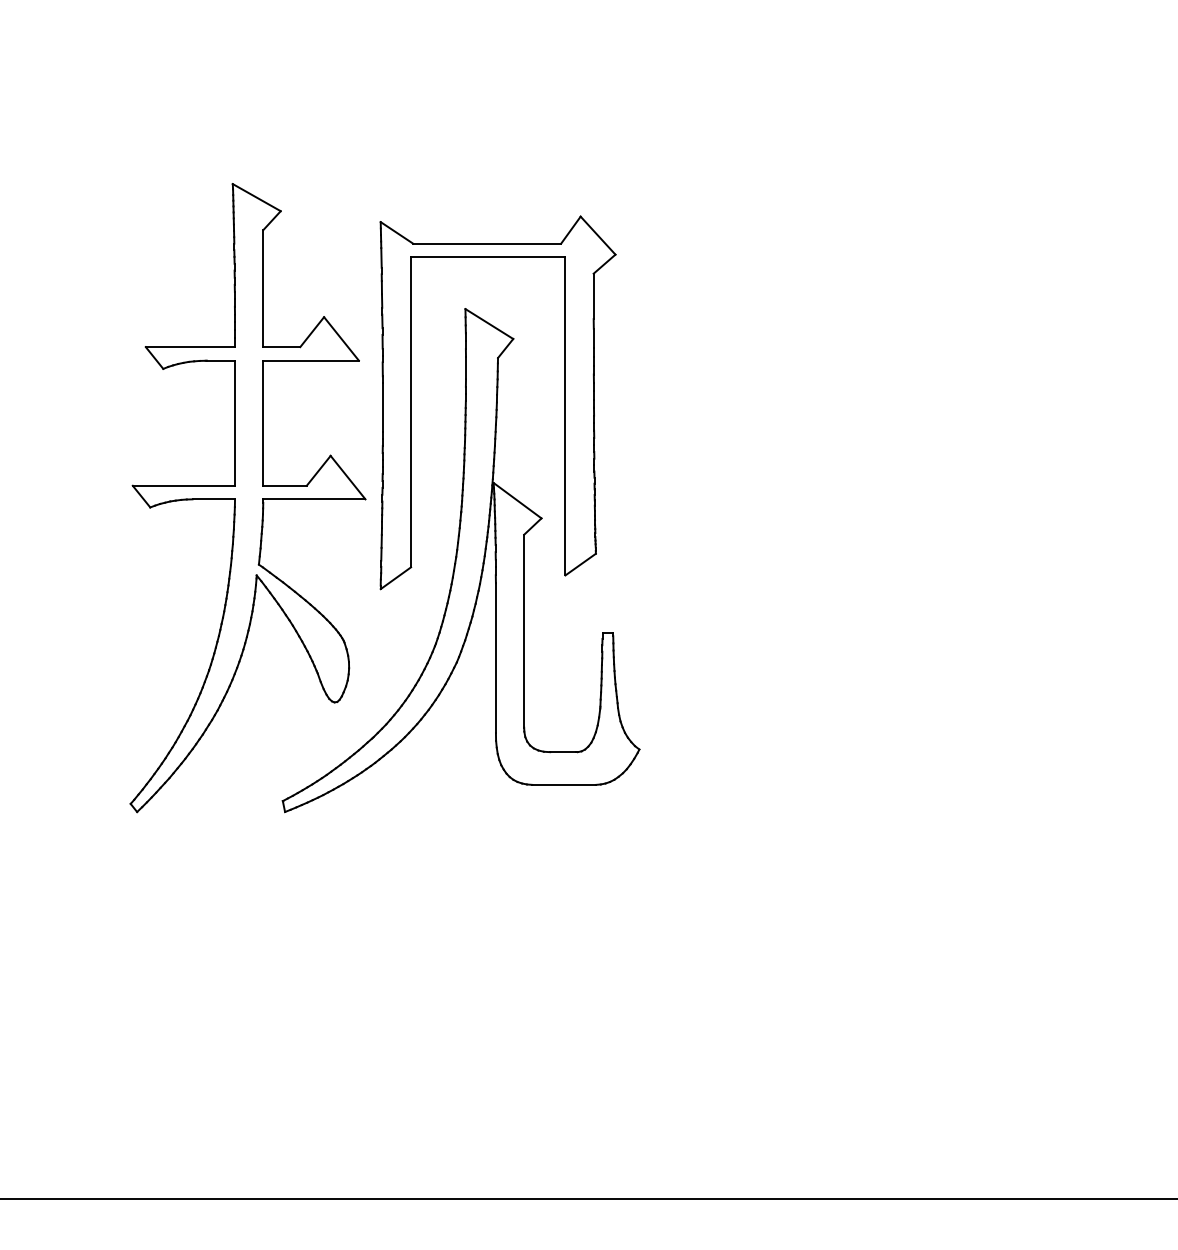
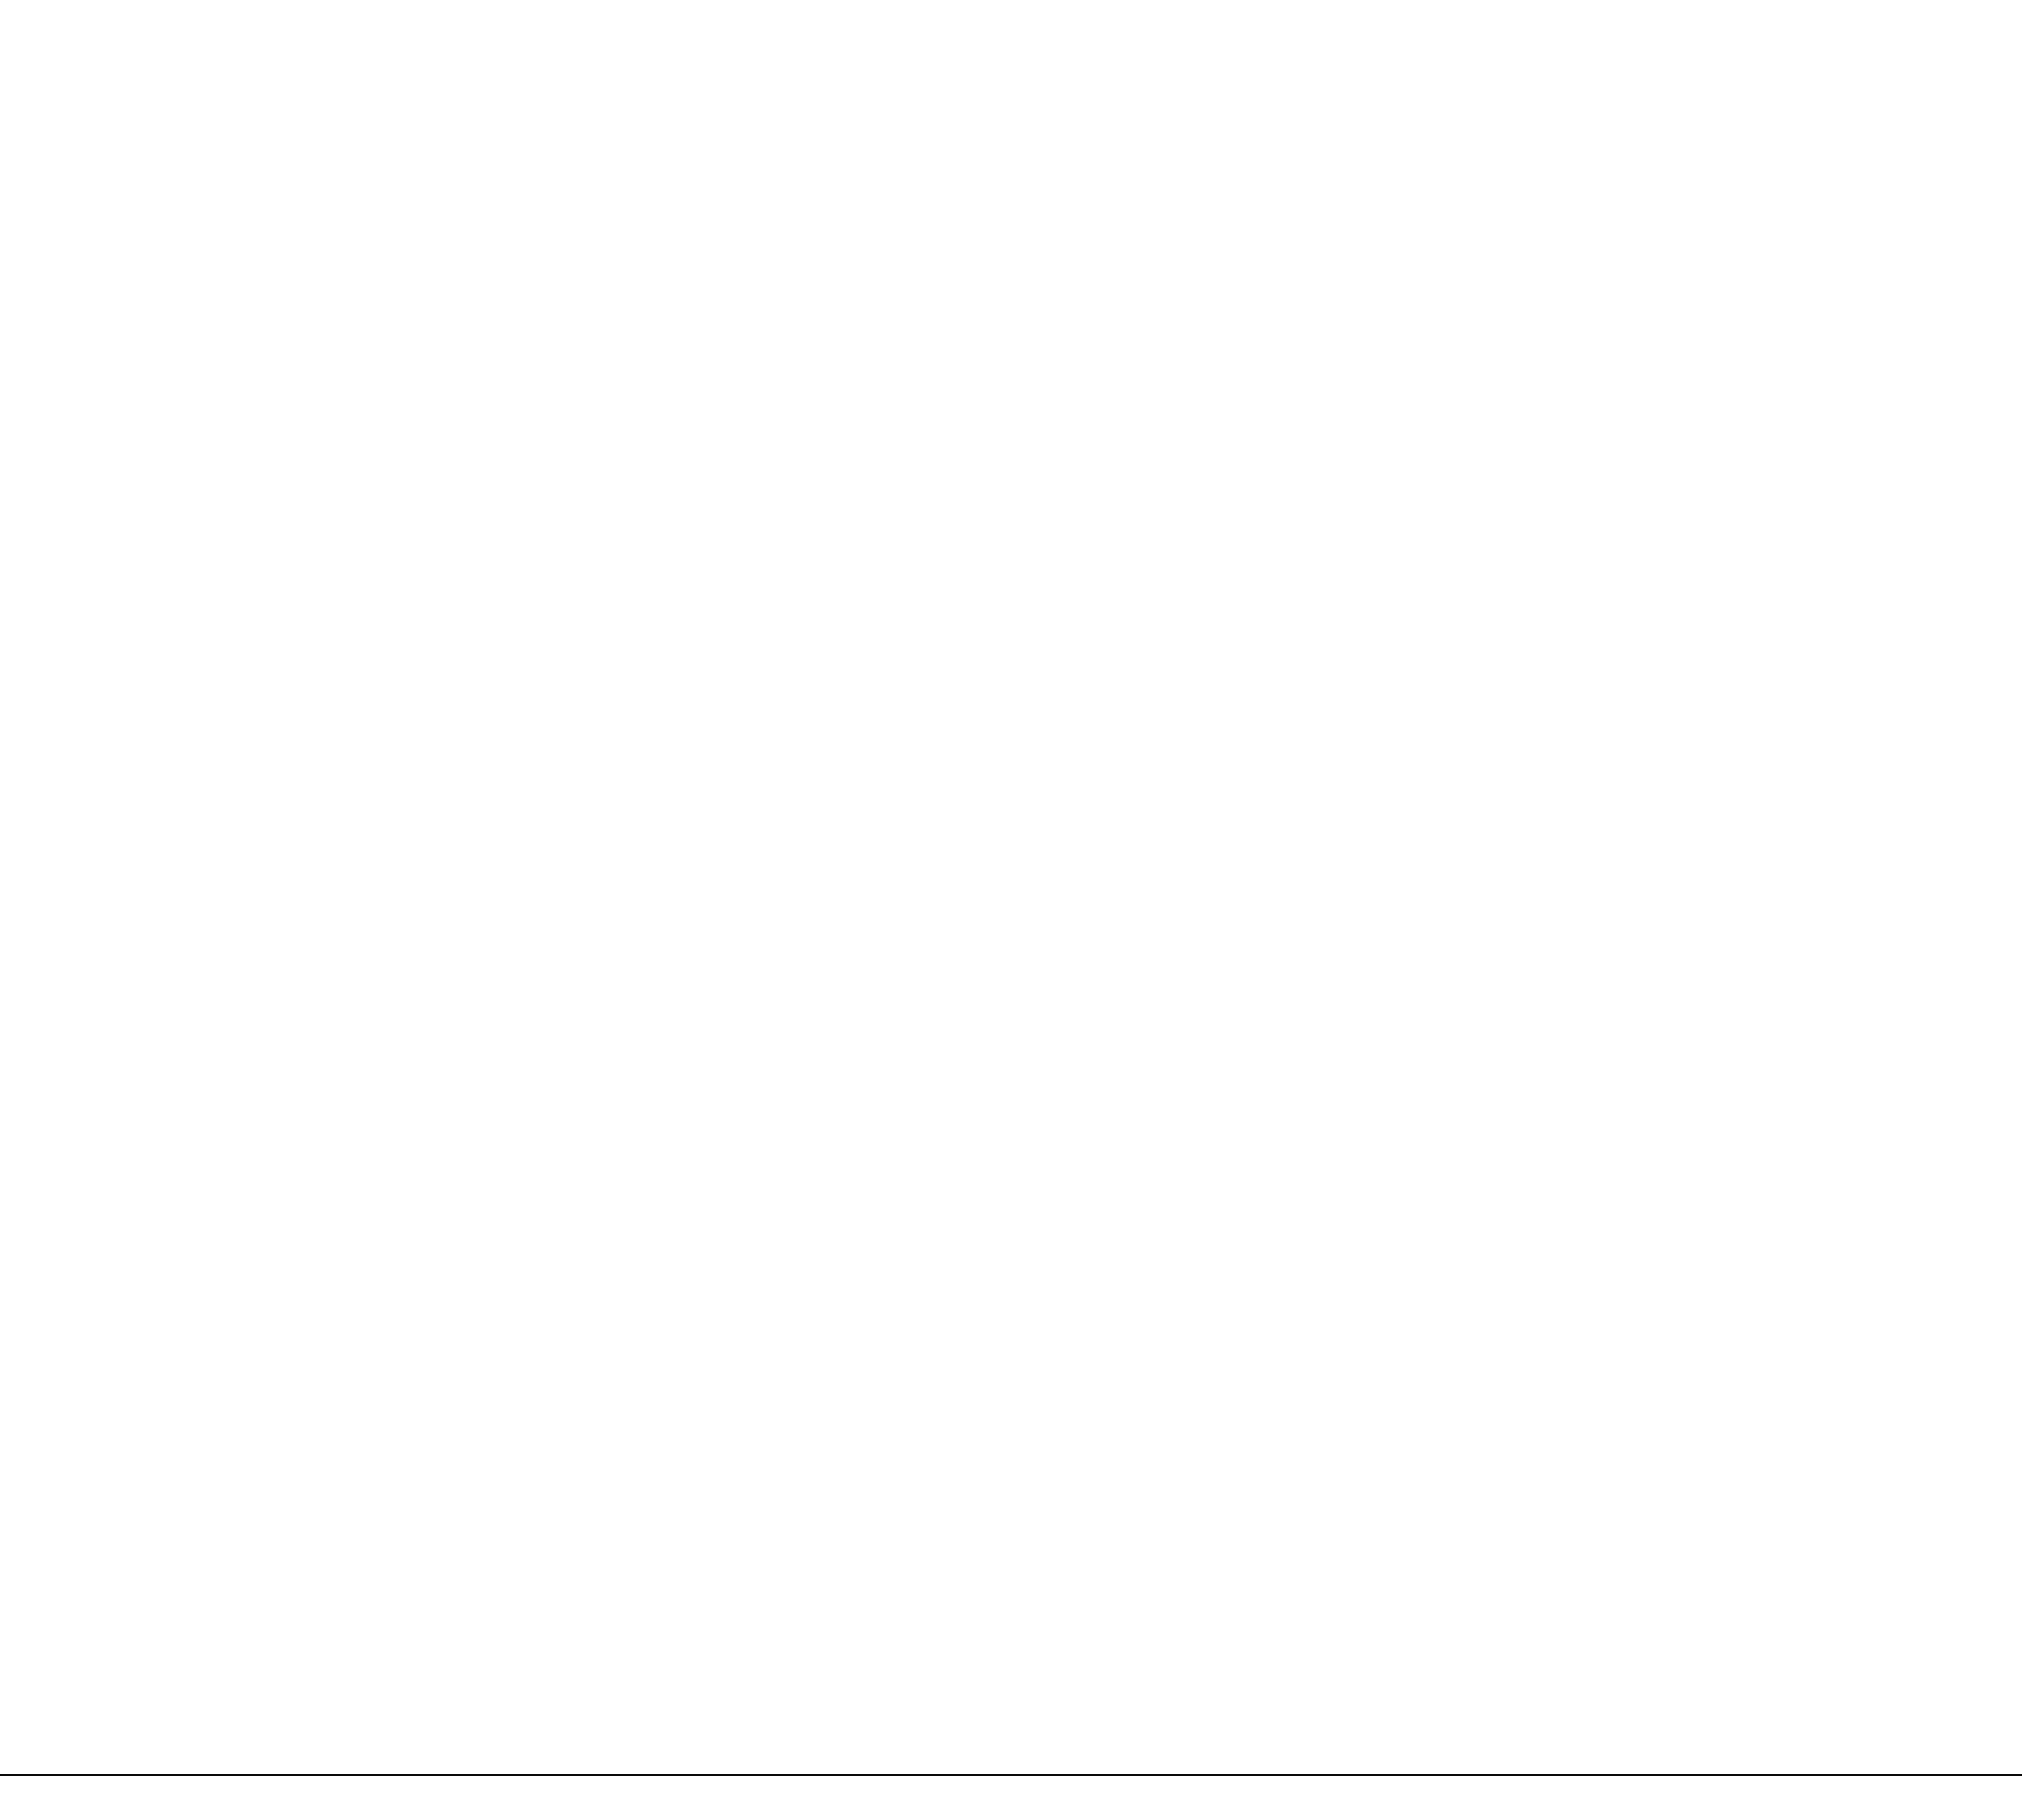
part: (384, 498) -> (672, 806), removed

